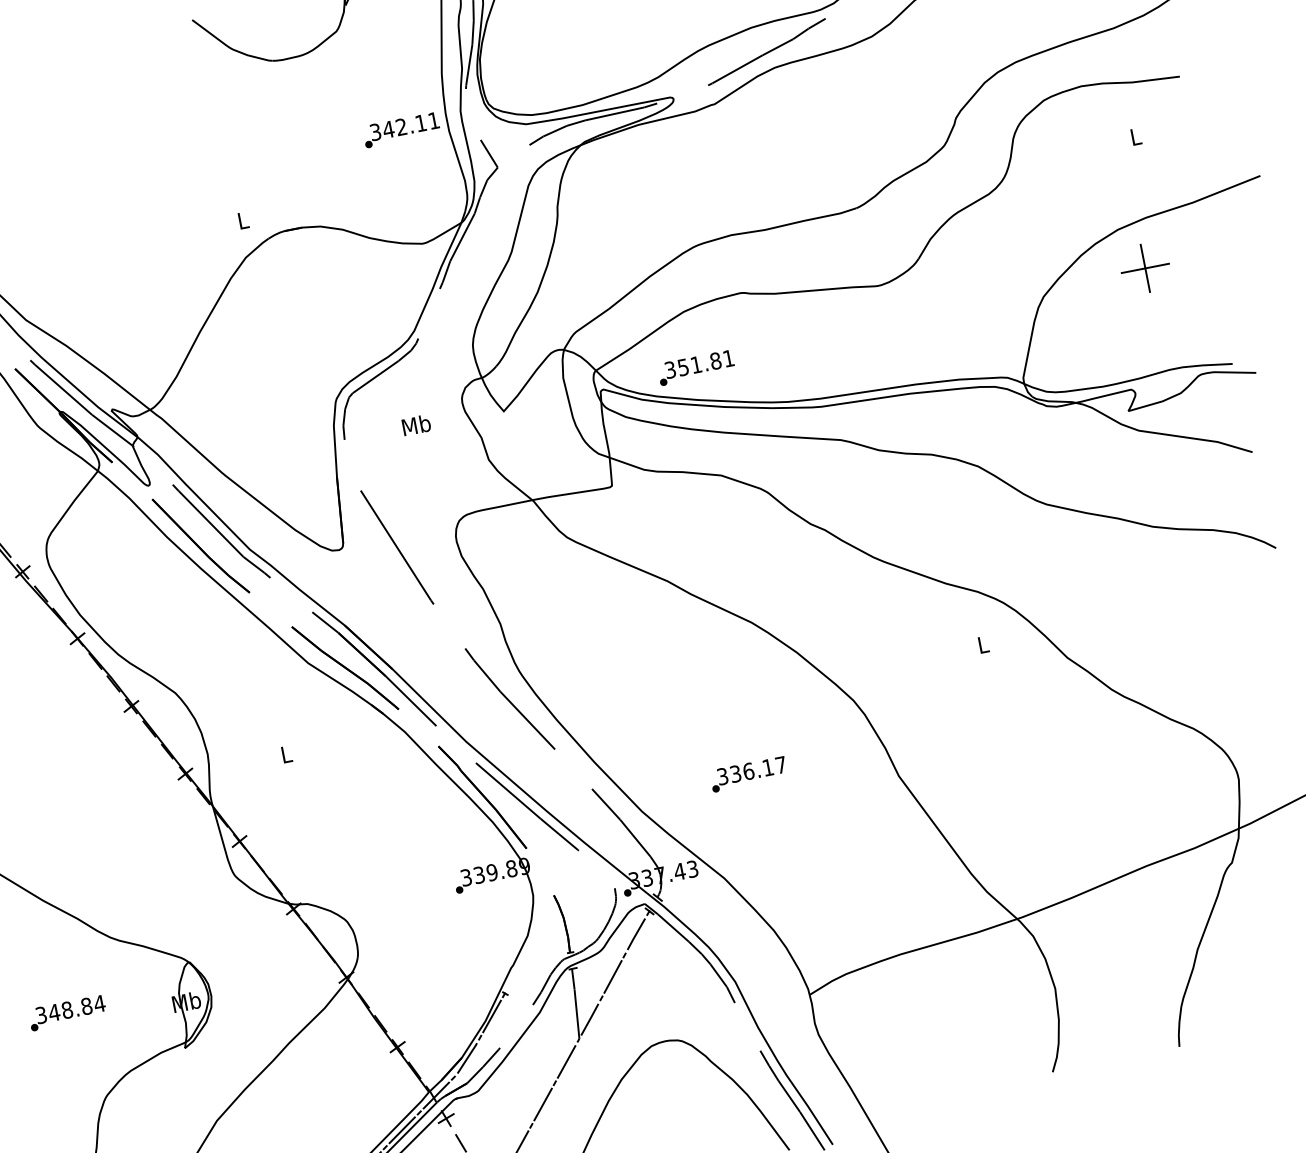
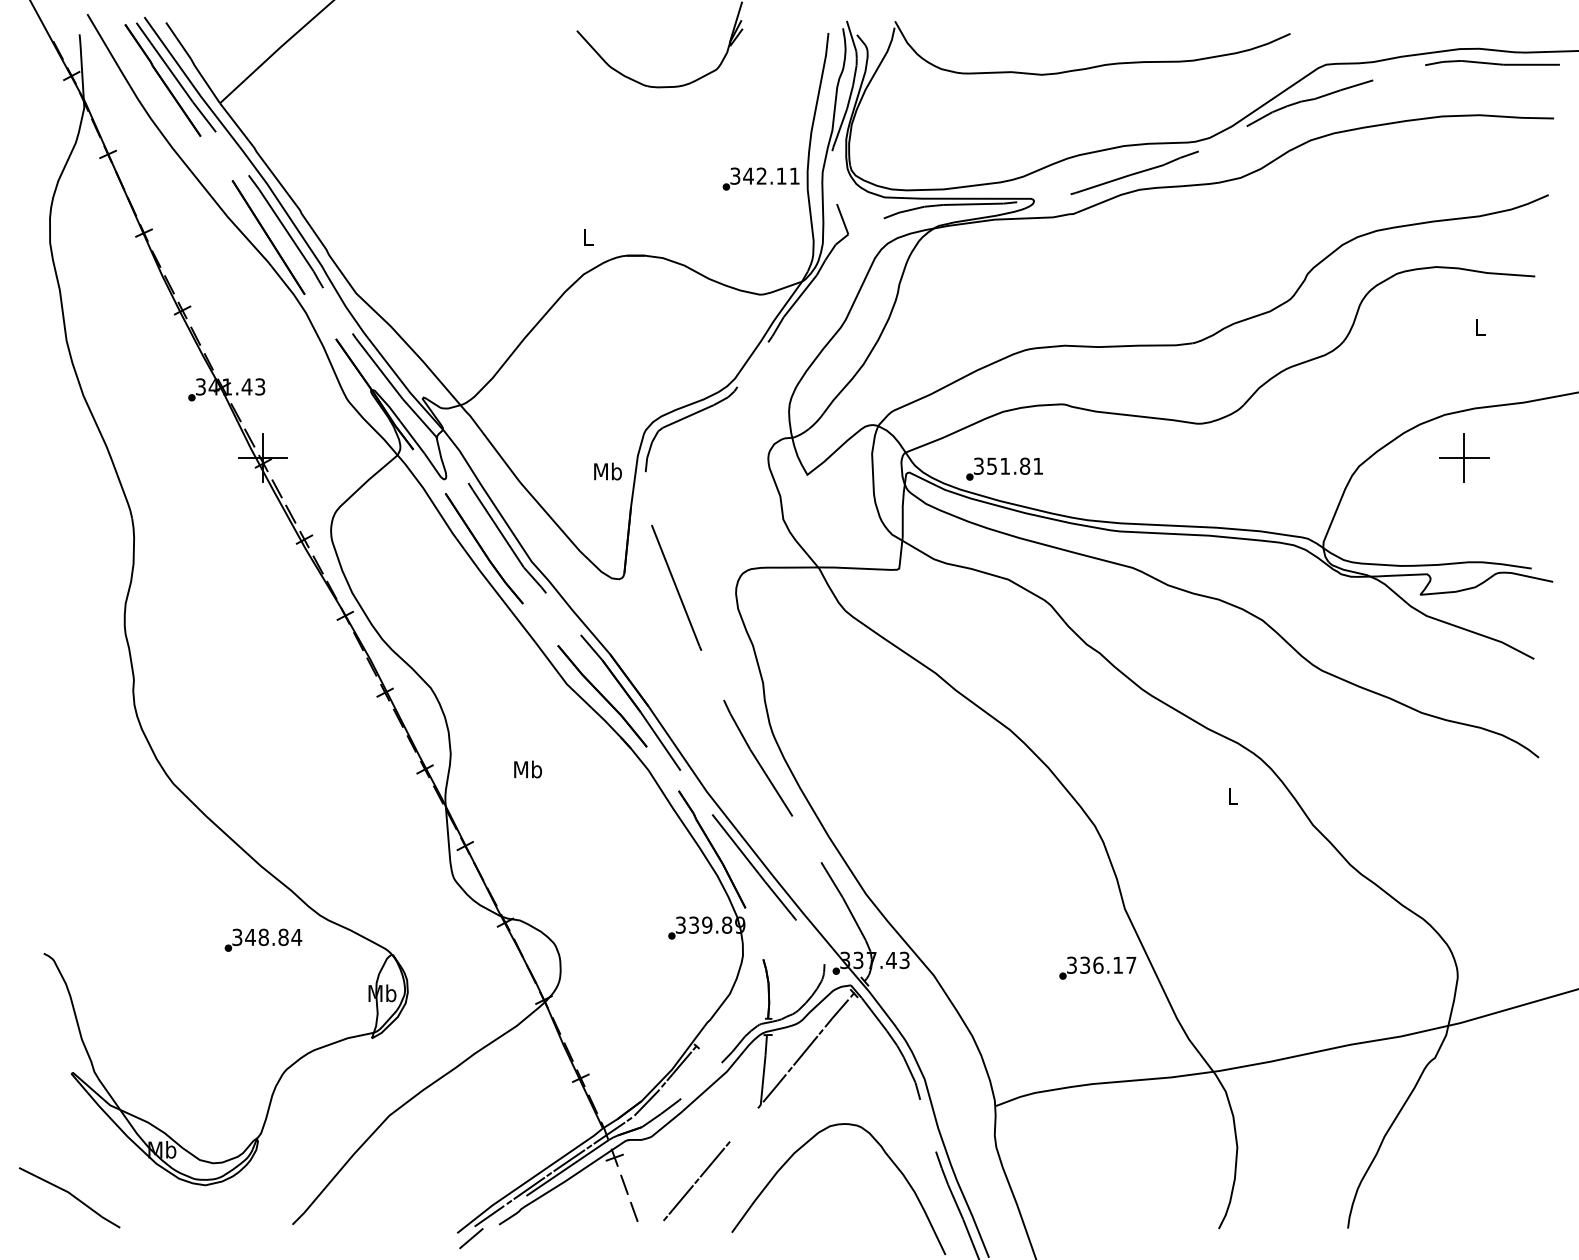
text: (415, 425) -> (607, 471), moved
text: (286, 754) -> (528, 769), L -> Mb
text: (748, 773) -> (1097, 967), moved
text: (67, 1012) -> (263, 939), moved
line: (566, 1062) -> (743, 1125), removed

